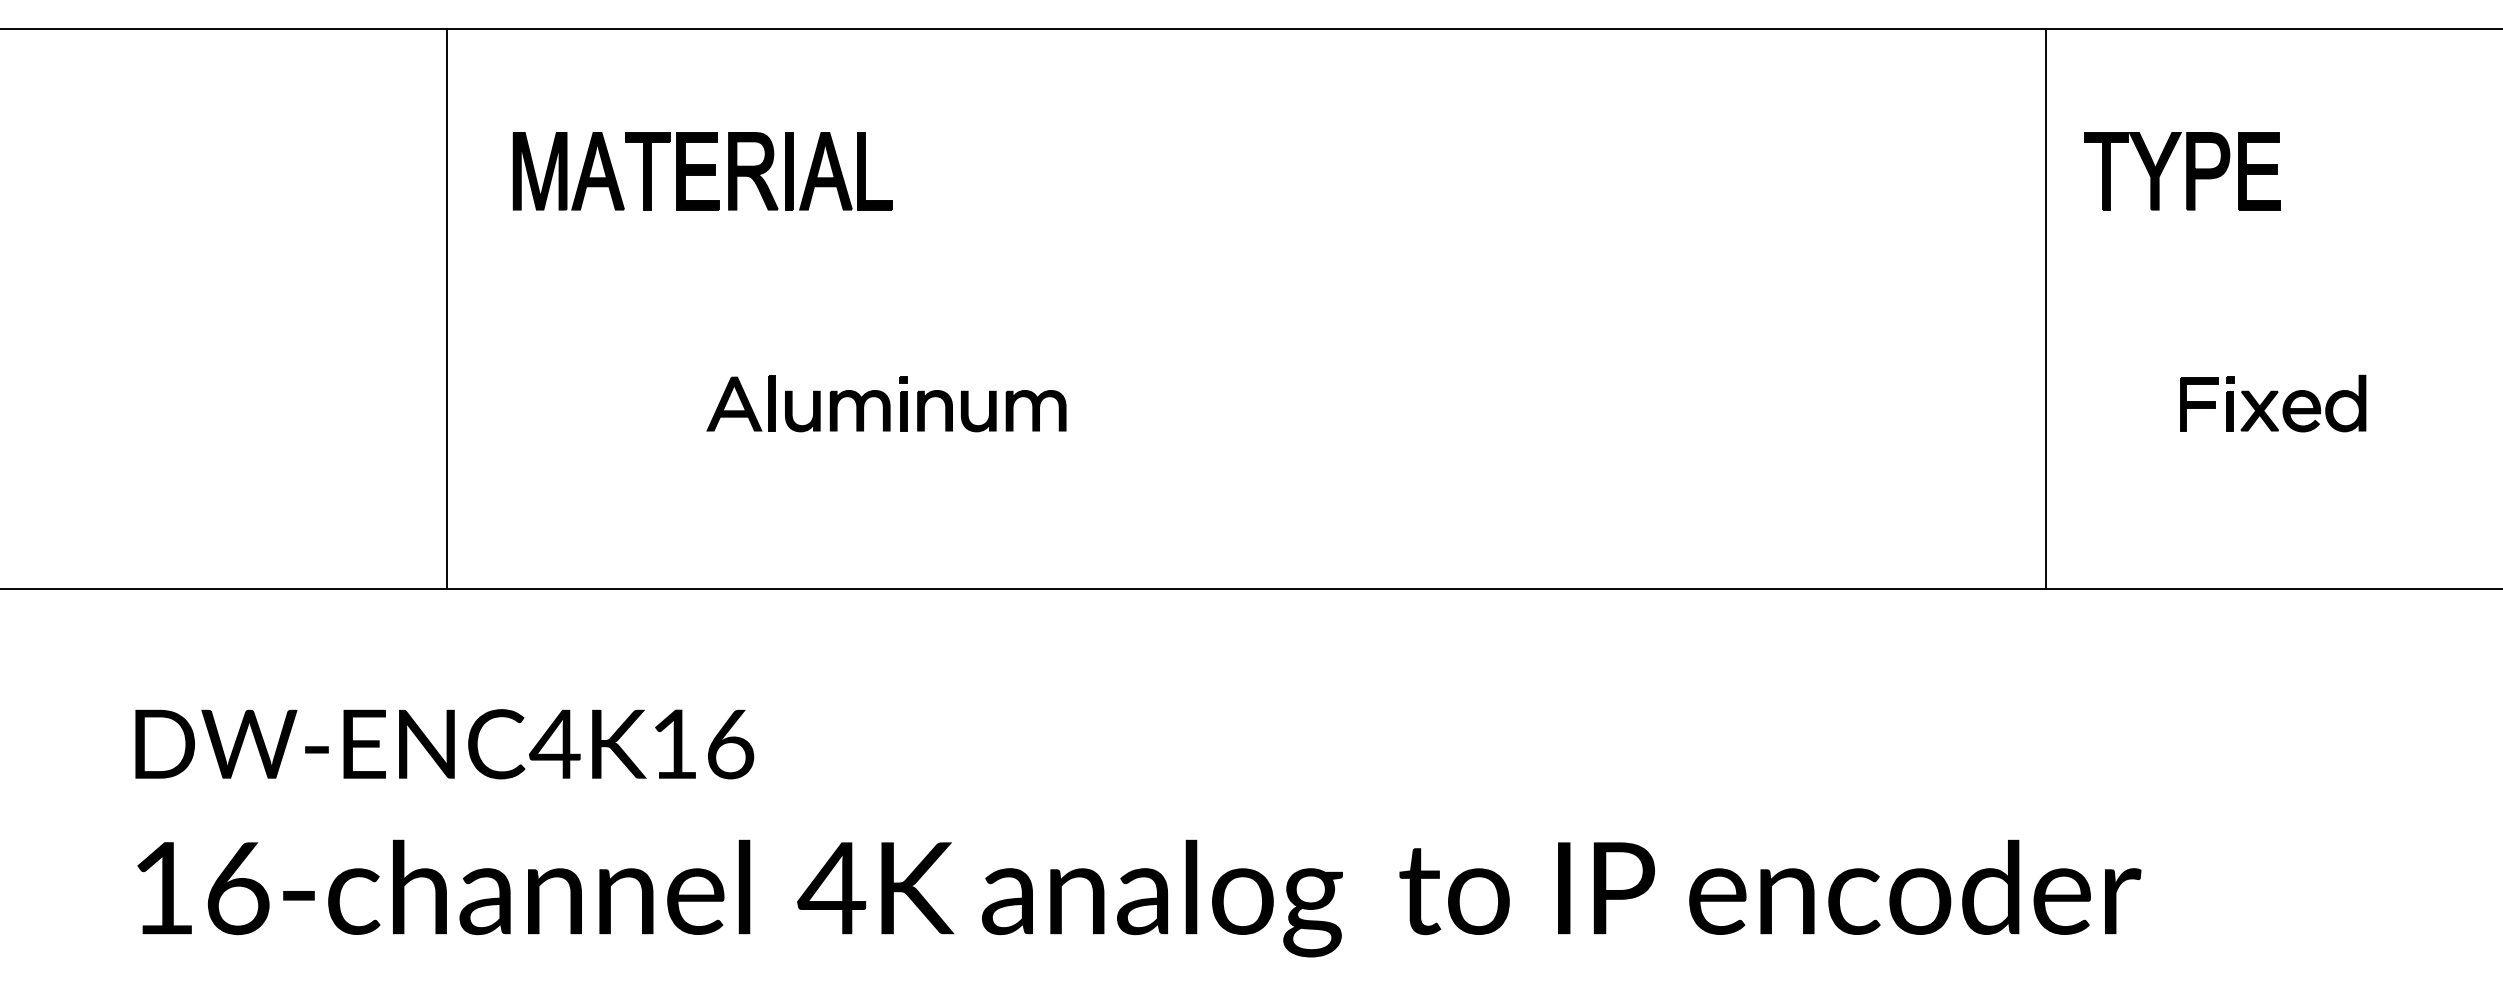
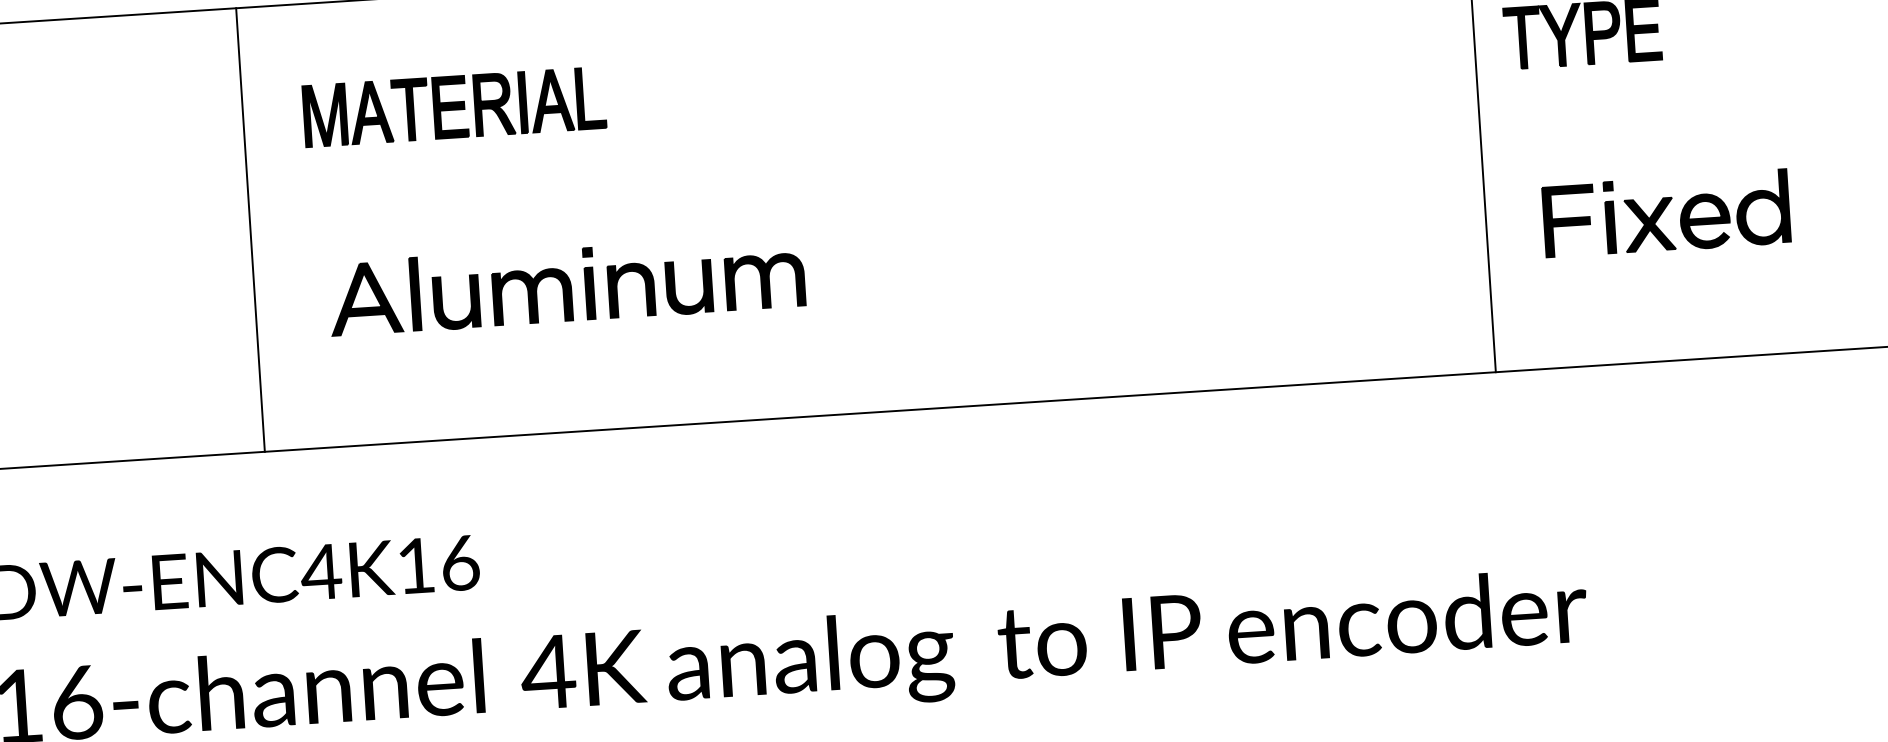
part: (702, 171) -> (454, 107), moved
line: (447, 308) -> (250, 229), moved
part: (886, 403) -> (566, 284), size x1.67
part: (2272, 403) -> (1666, 213), size x1.67

